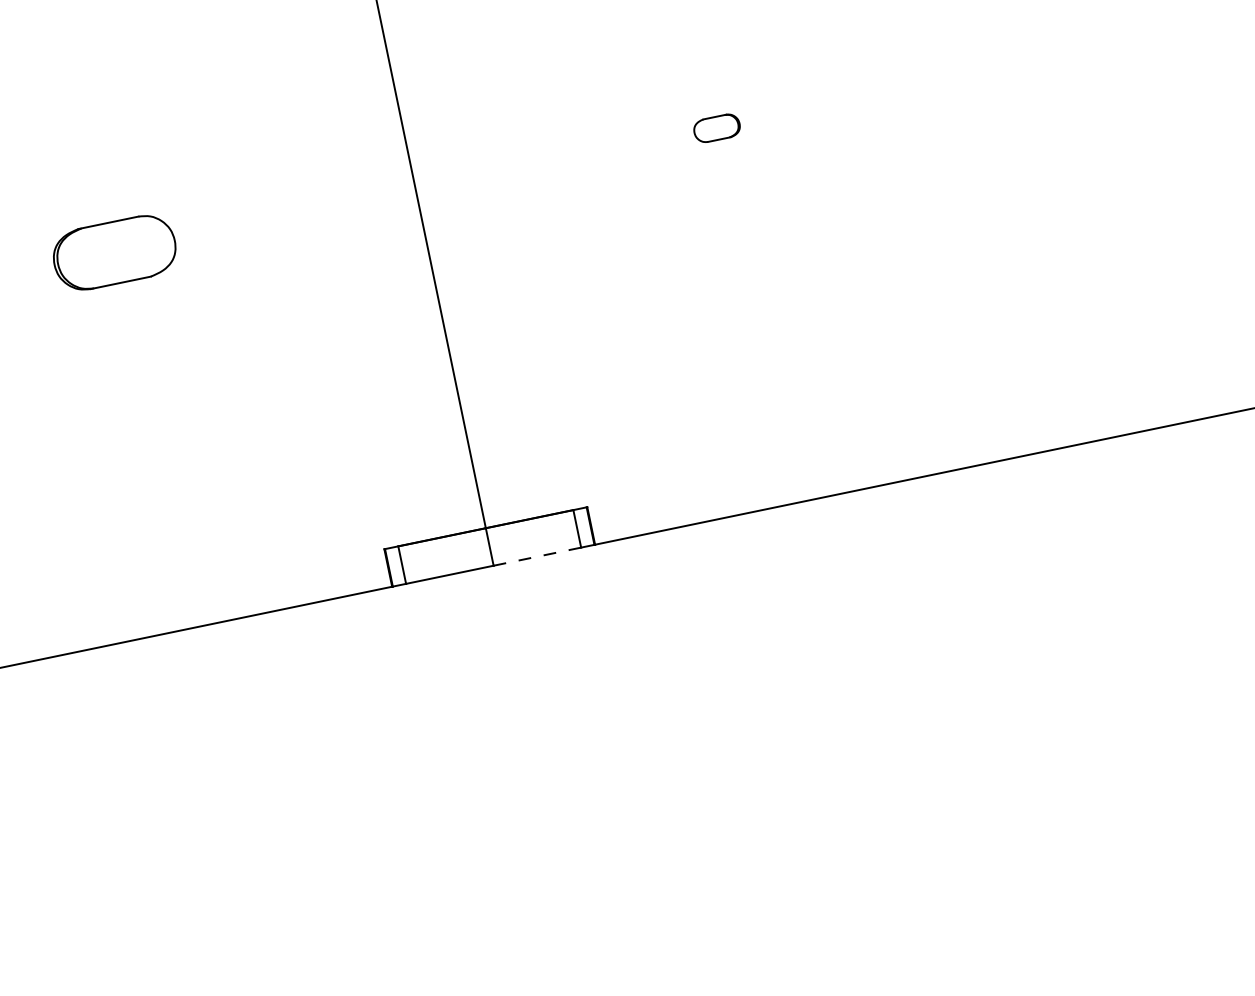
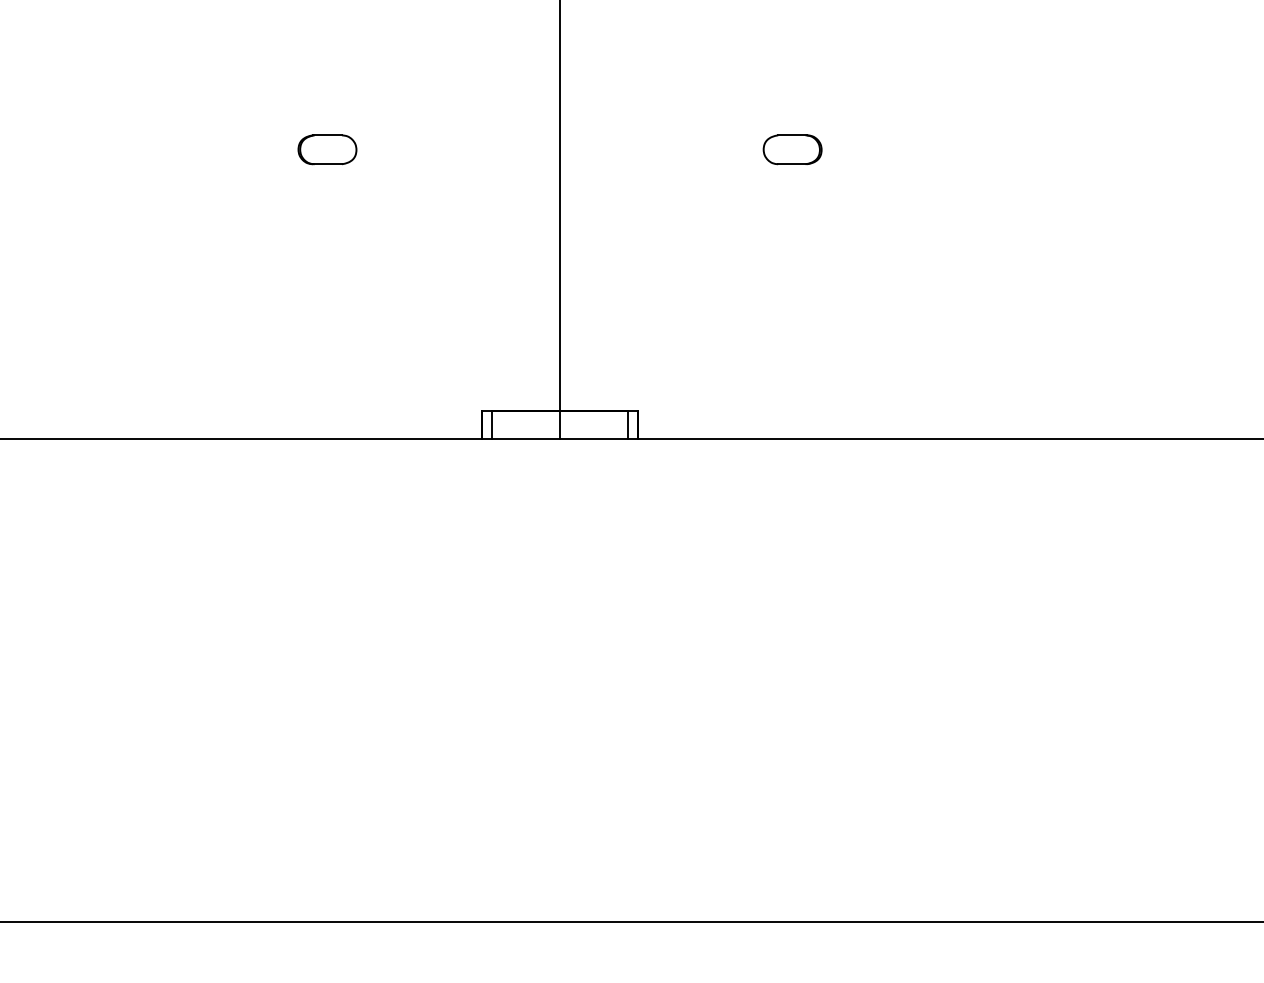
part: (716, 127) -> (792, 149), size x1.67
part: (114, 252) -> (327, 149), size x0.62
line: (536, 556) -> (593, 439), dashed -> solid

